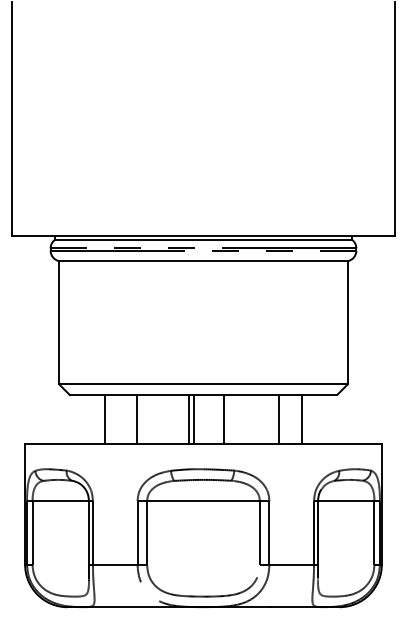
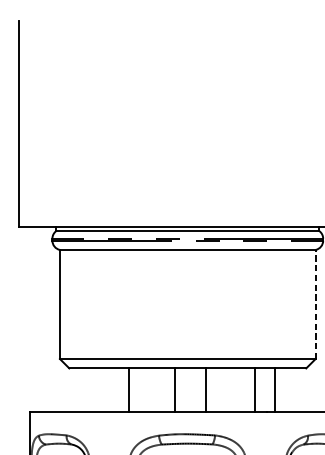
line: (347, 322) -> (315, 304), solid -> dashed
line: (104, 418) -> (100, 389), removed
line: (193, 418) -> (178, 389), removed

